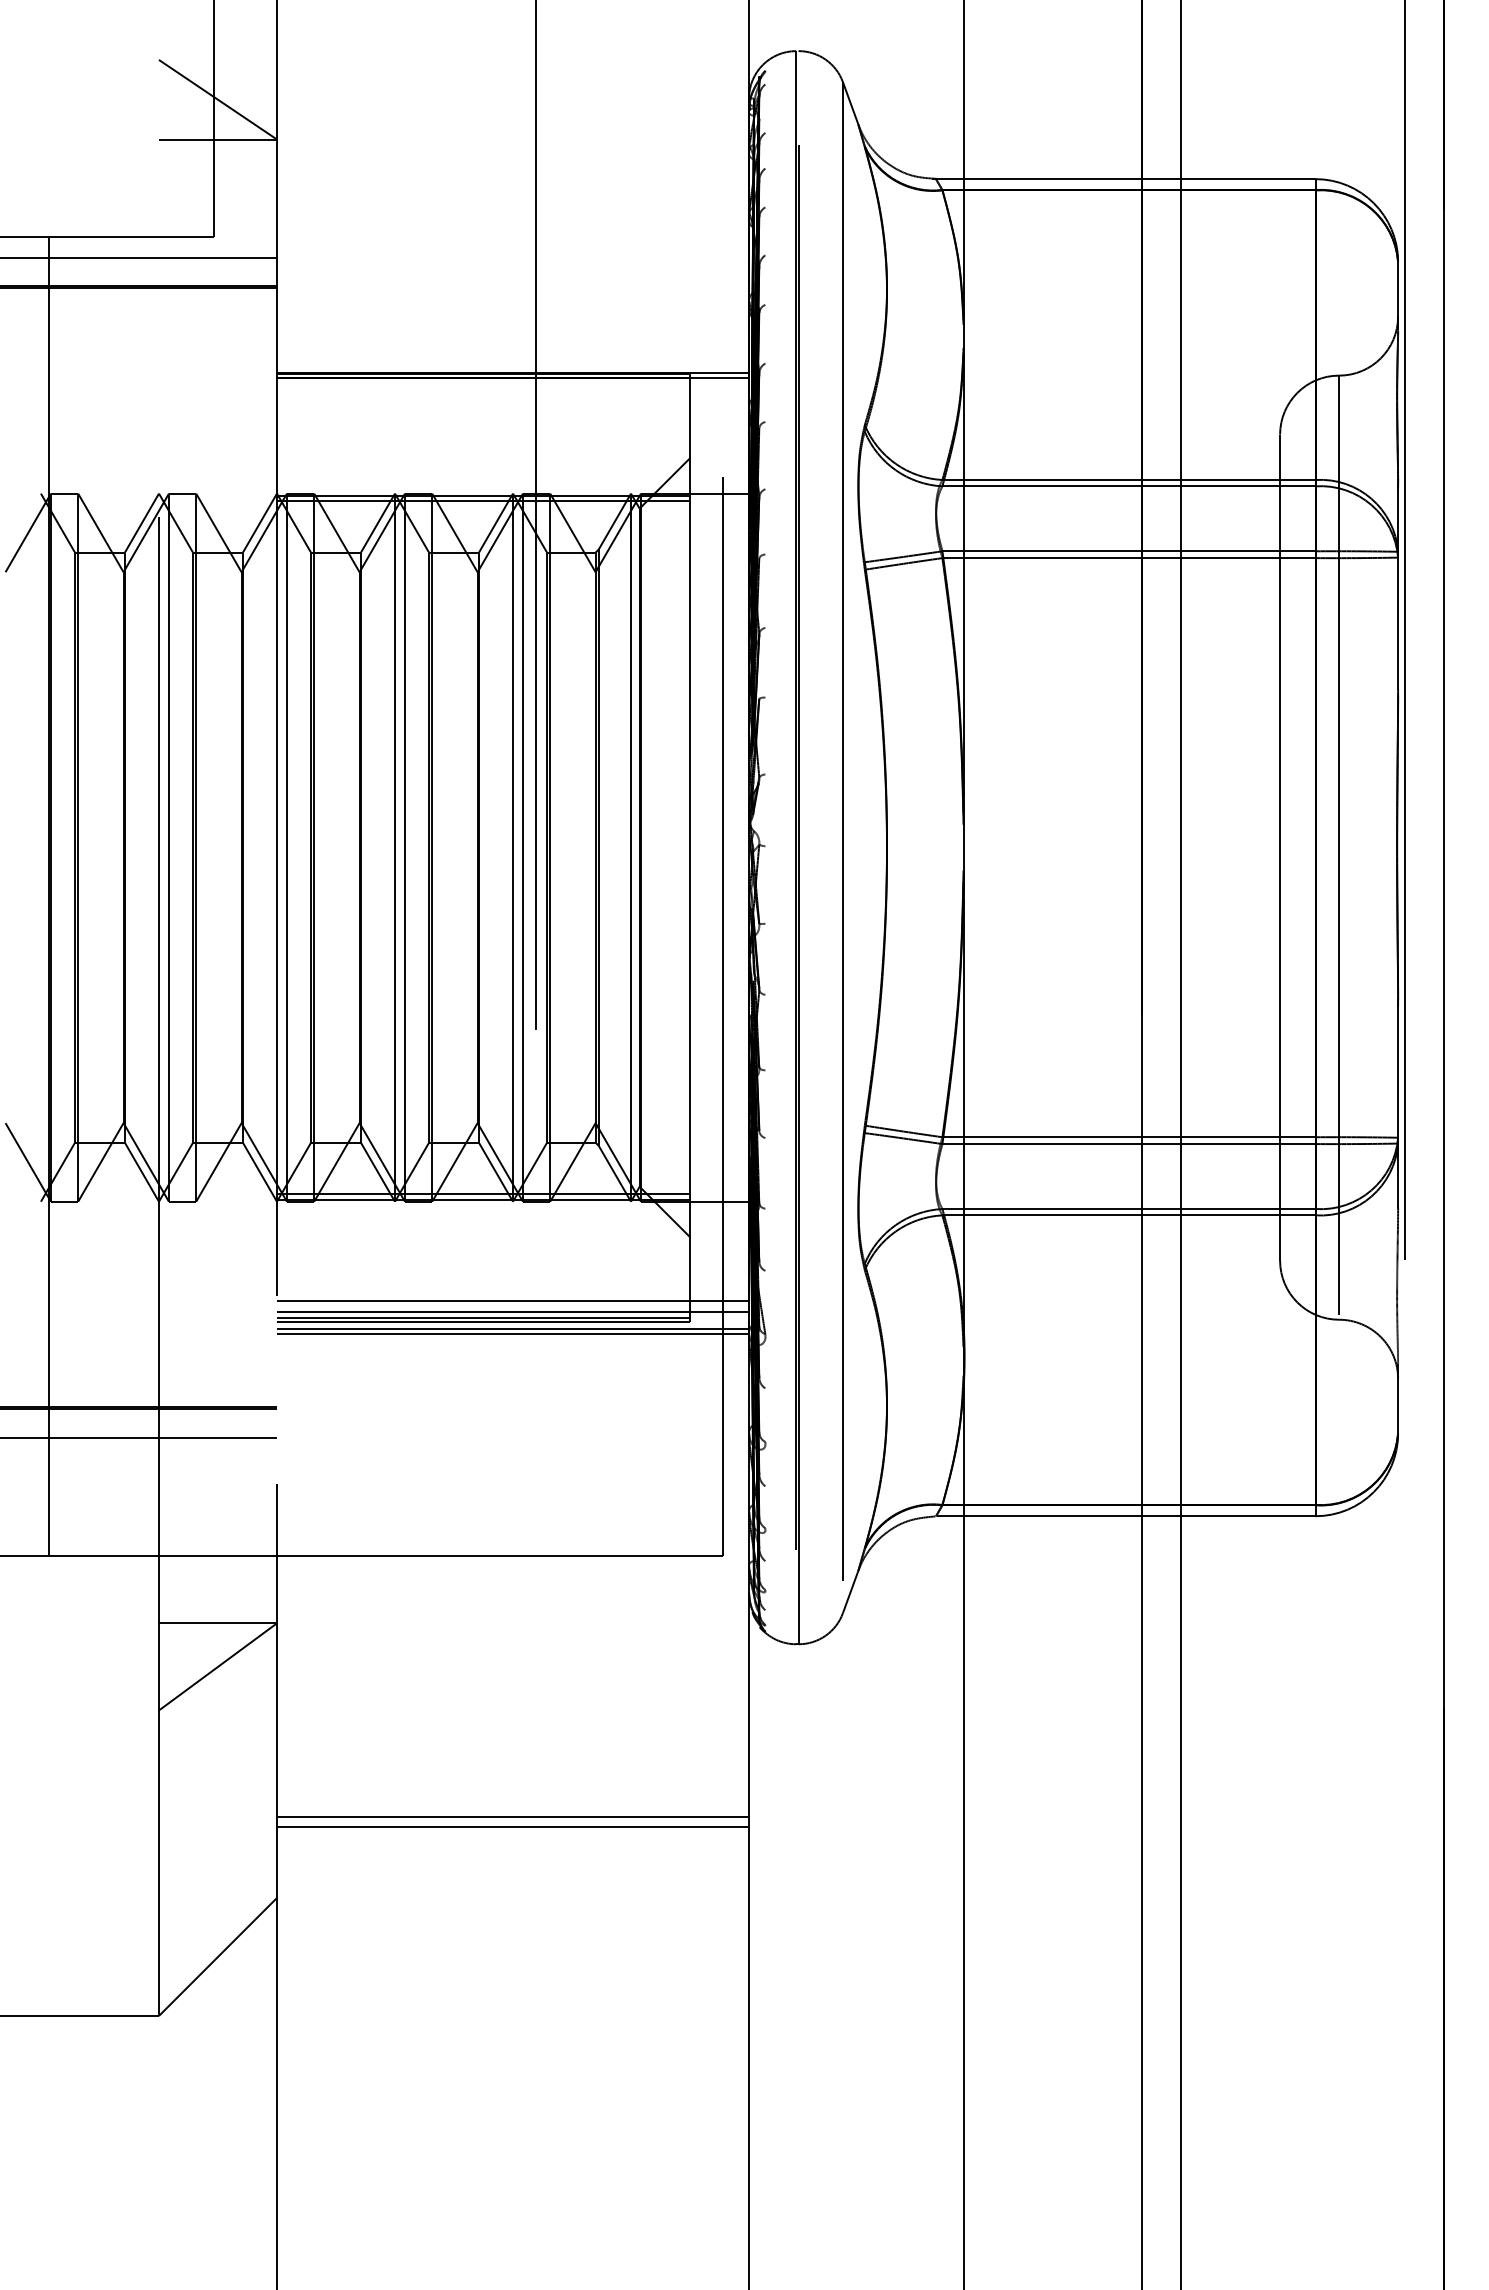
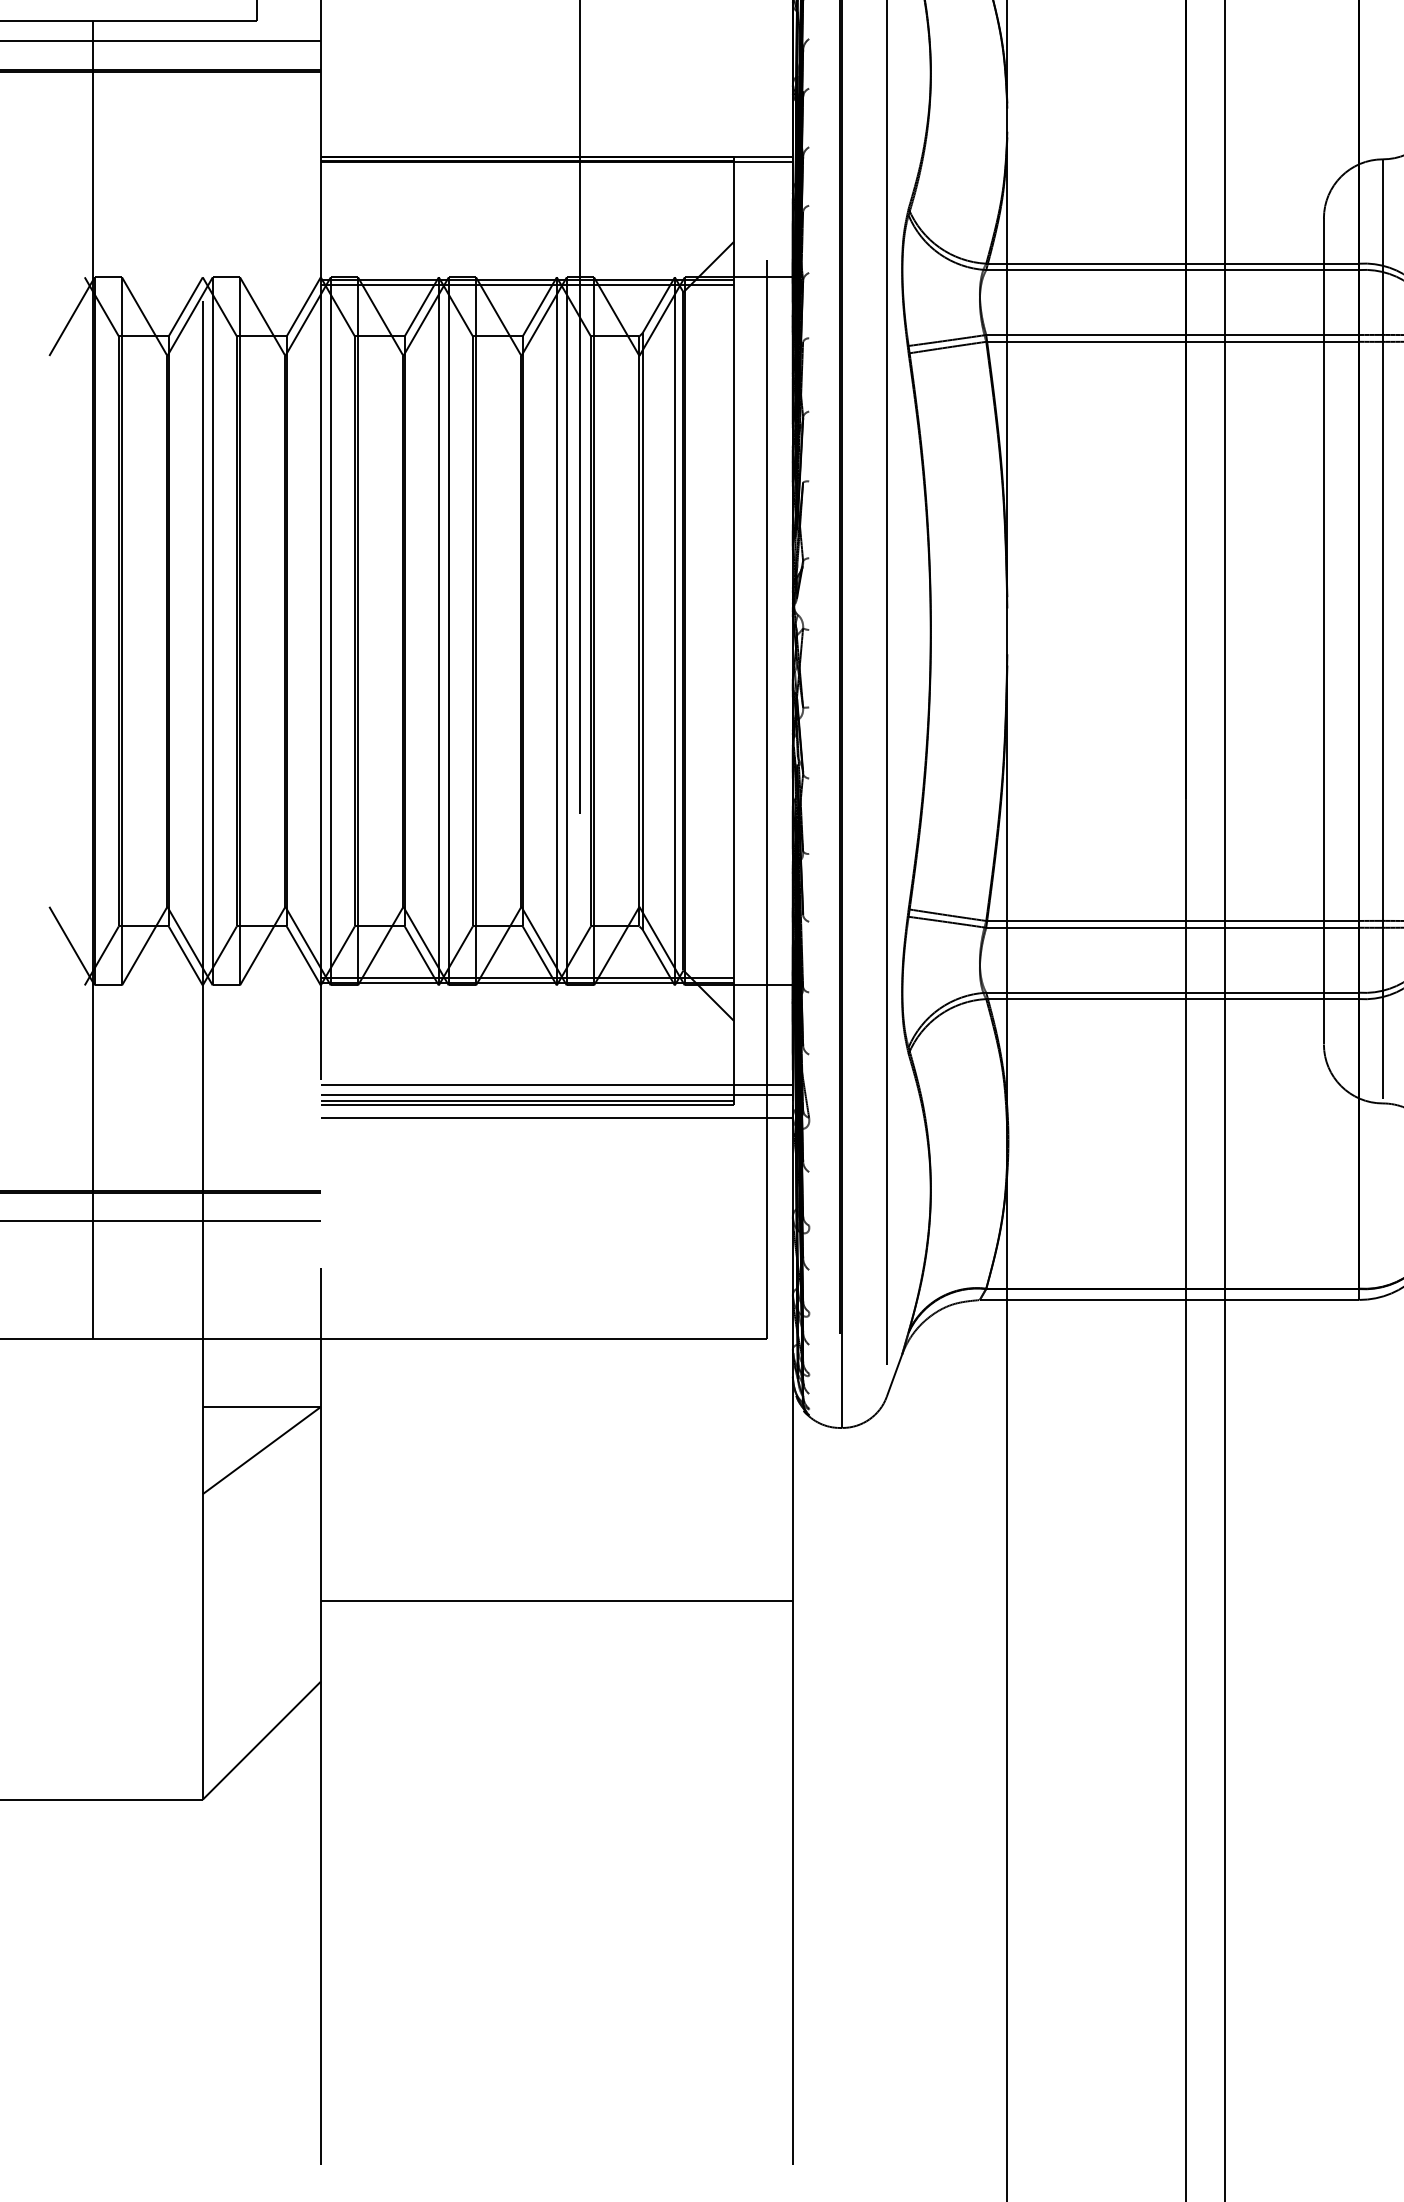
line: (512, 1328) -> (556, 1112), removed
line: (512, 1827) -> (556, 1611), removed

